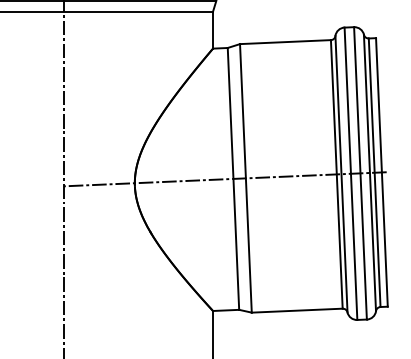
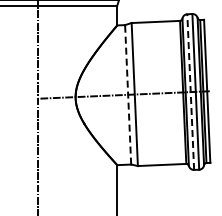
line: (350, 174) -> (190, 92), solid -> dashed
line: (234, 178) -> (128, 94), solid -> dashed

